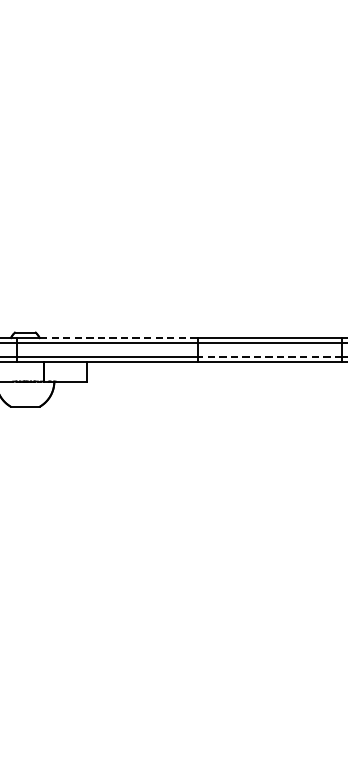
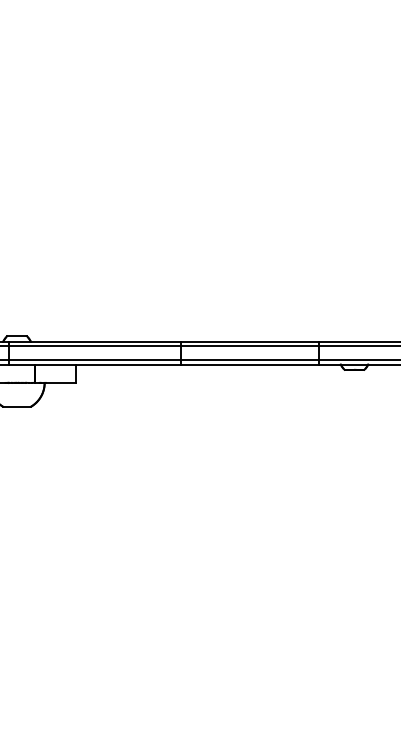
line: (118, 338) -> (105, 341), dashed -> solid
line: (269, 357) -> (249, 359), dashed -> solid

